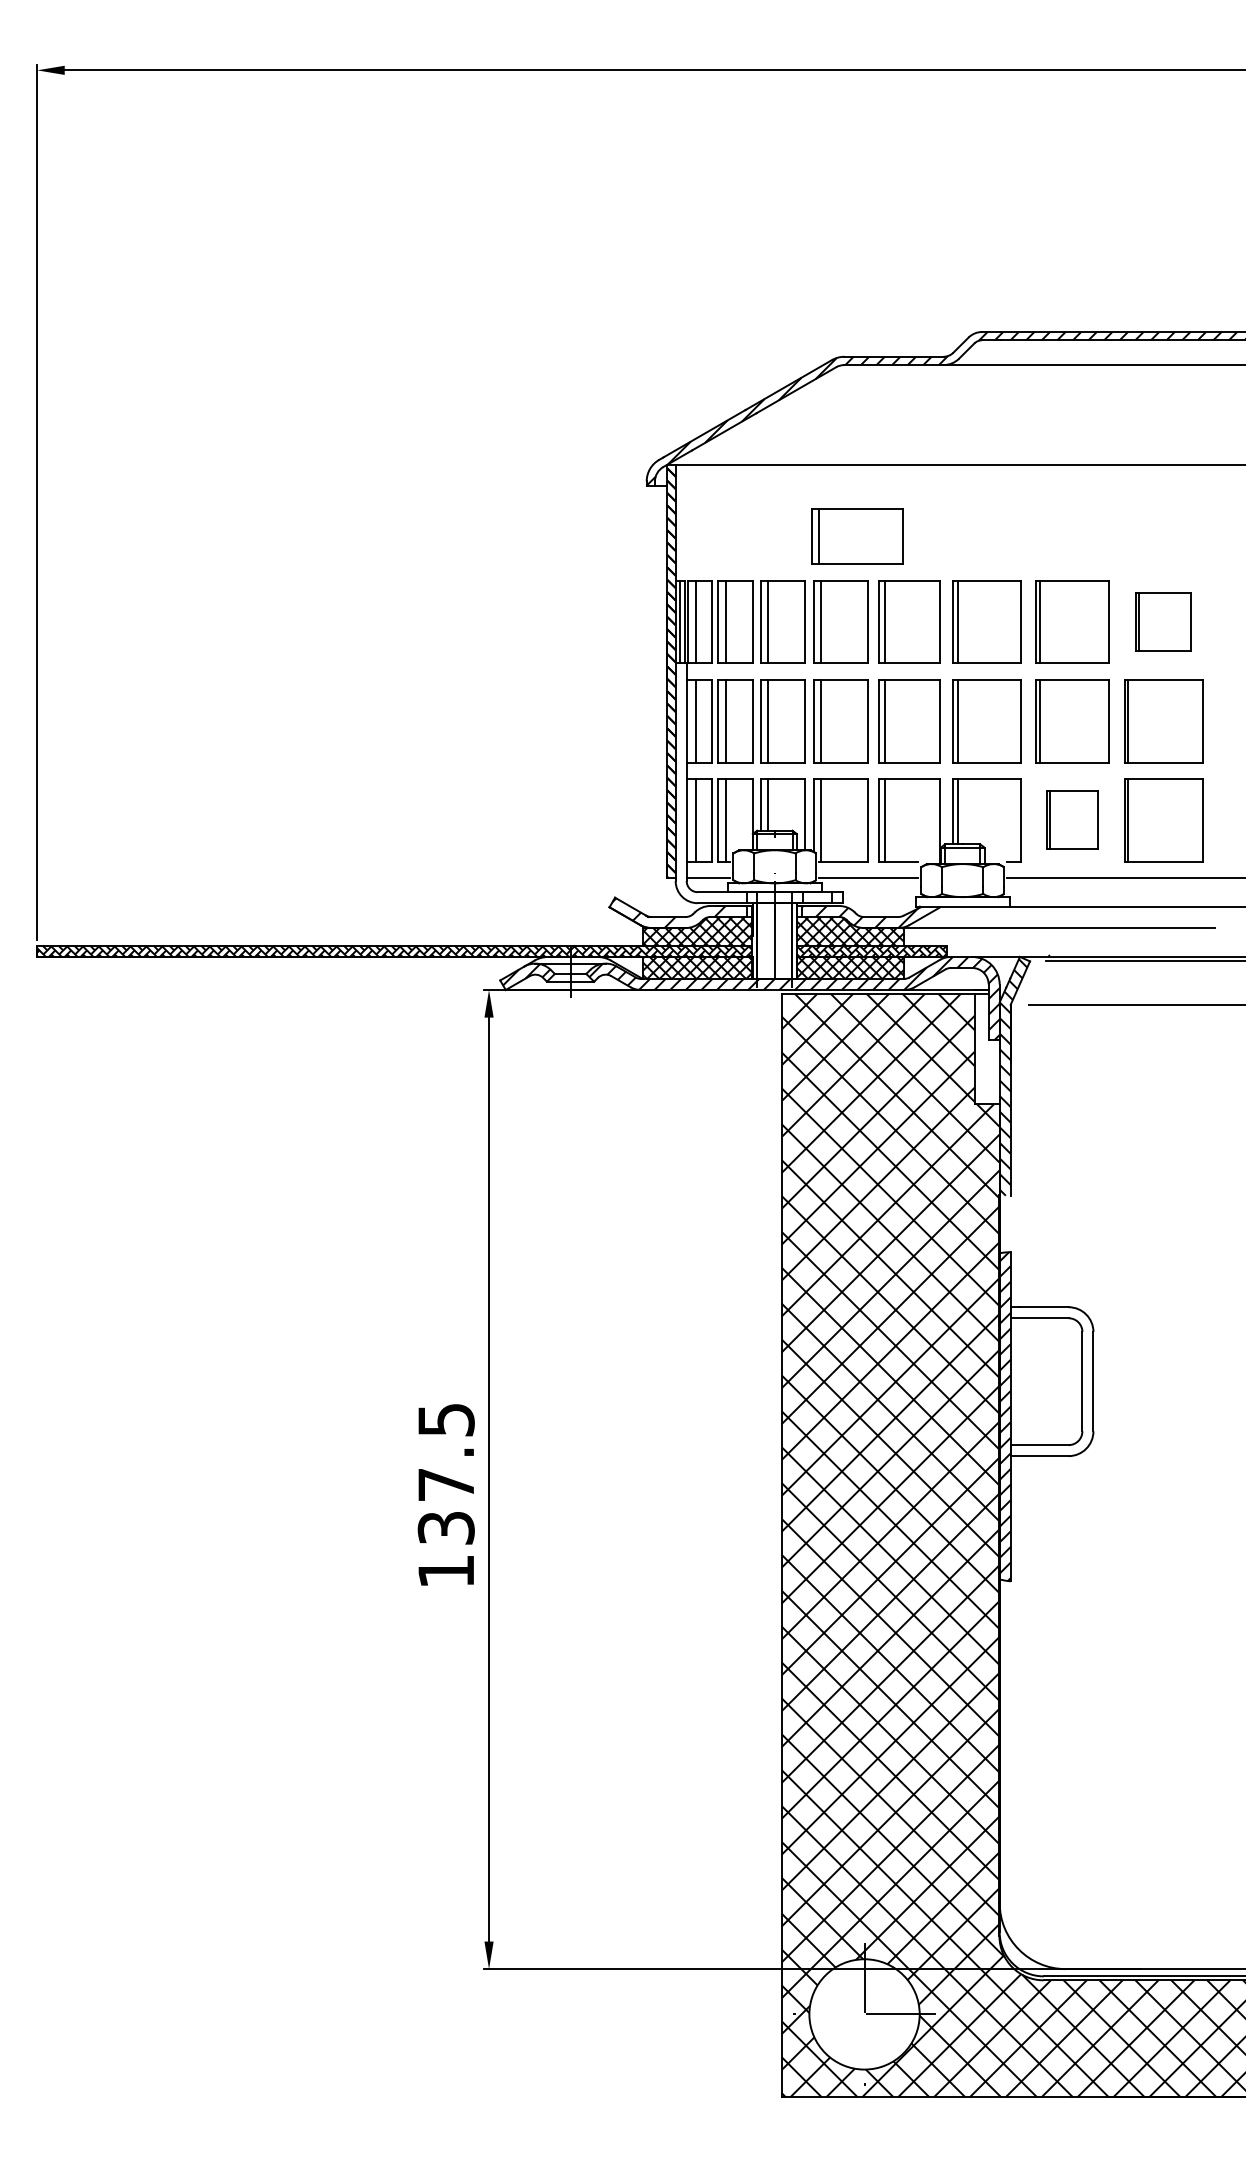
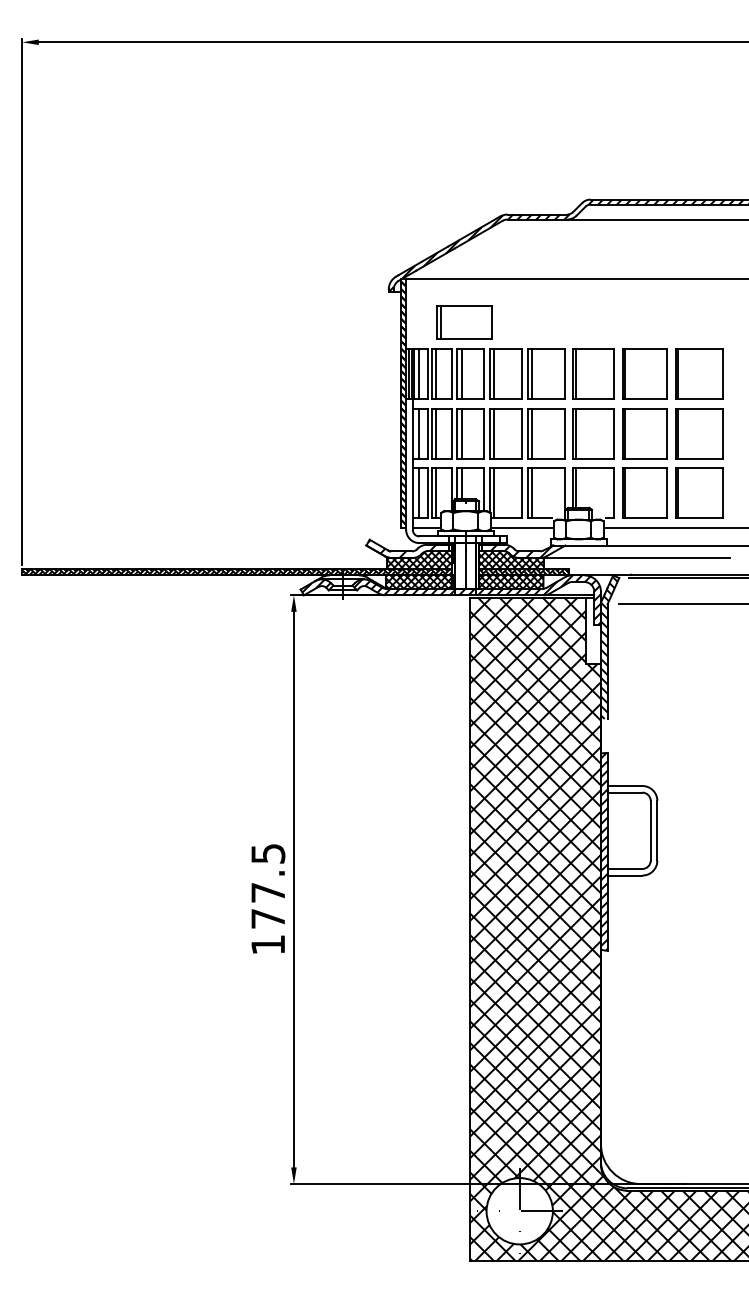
part: (857, 536) -> (464, 322), moved
part: (1163, 621) -> (699, 373), size x1.43
part: (1072, 819) -> (644, 492), size x1.43
text: (446, 1527) -> (268, 918), 137.5 -> 177.5

